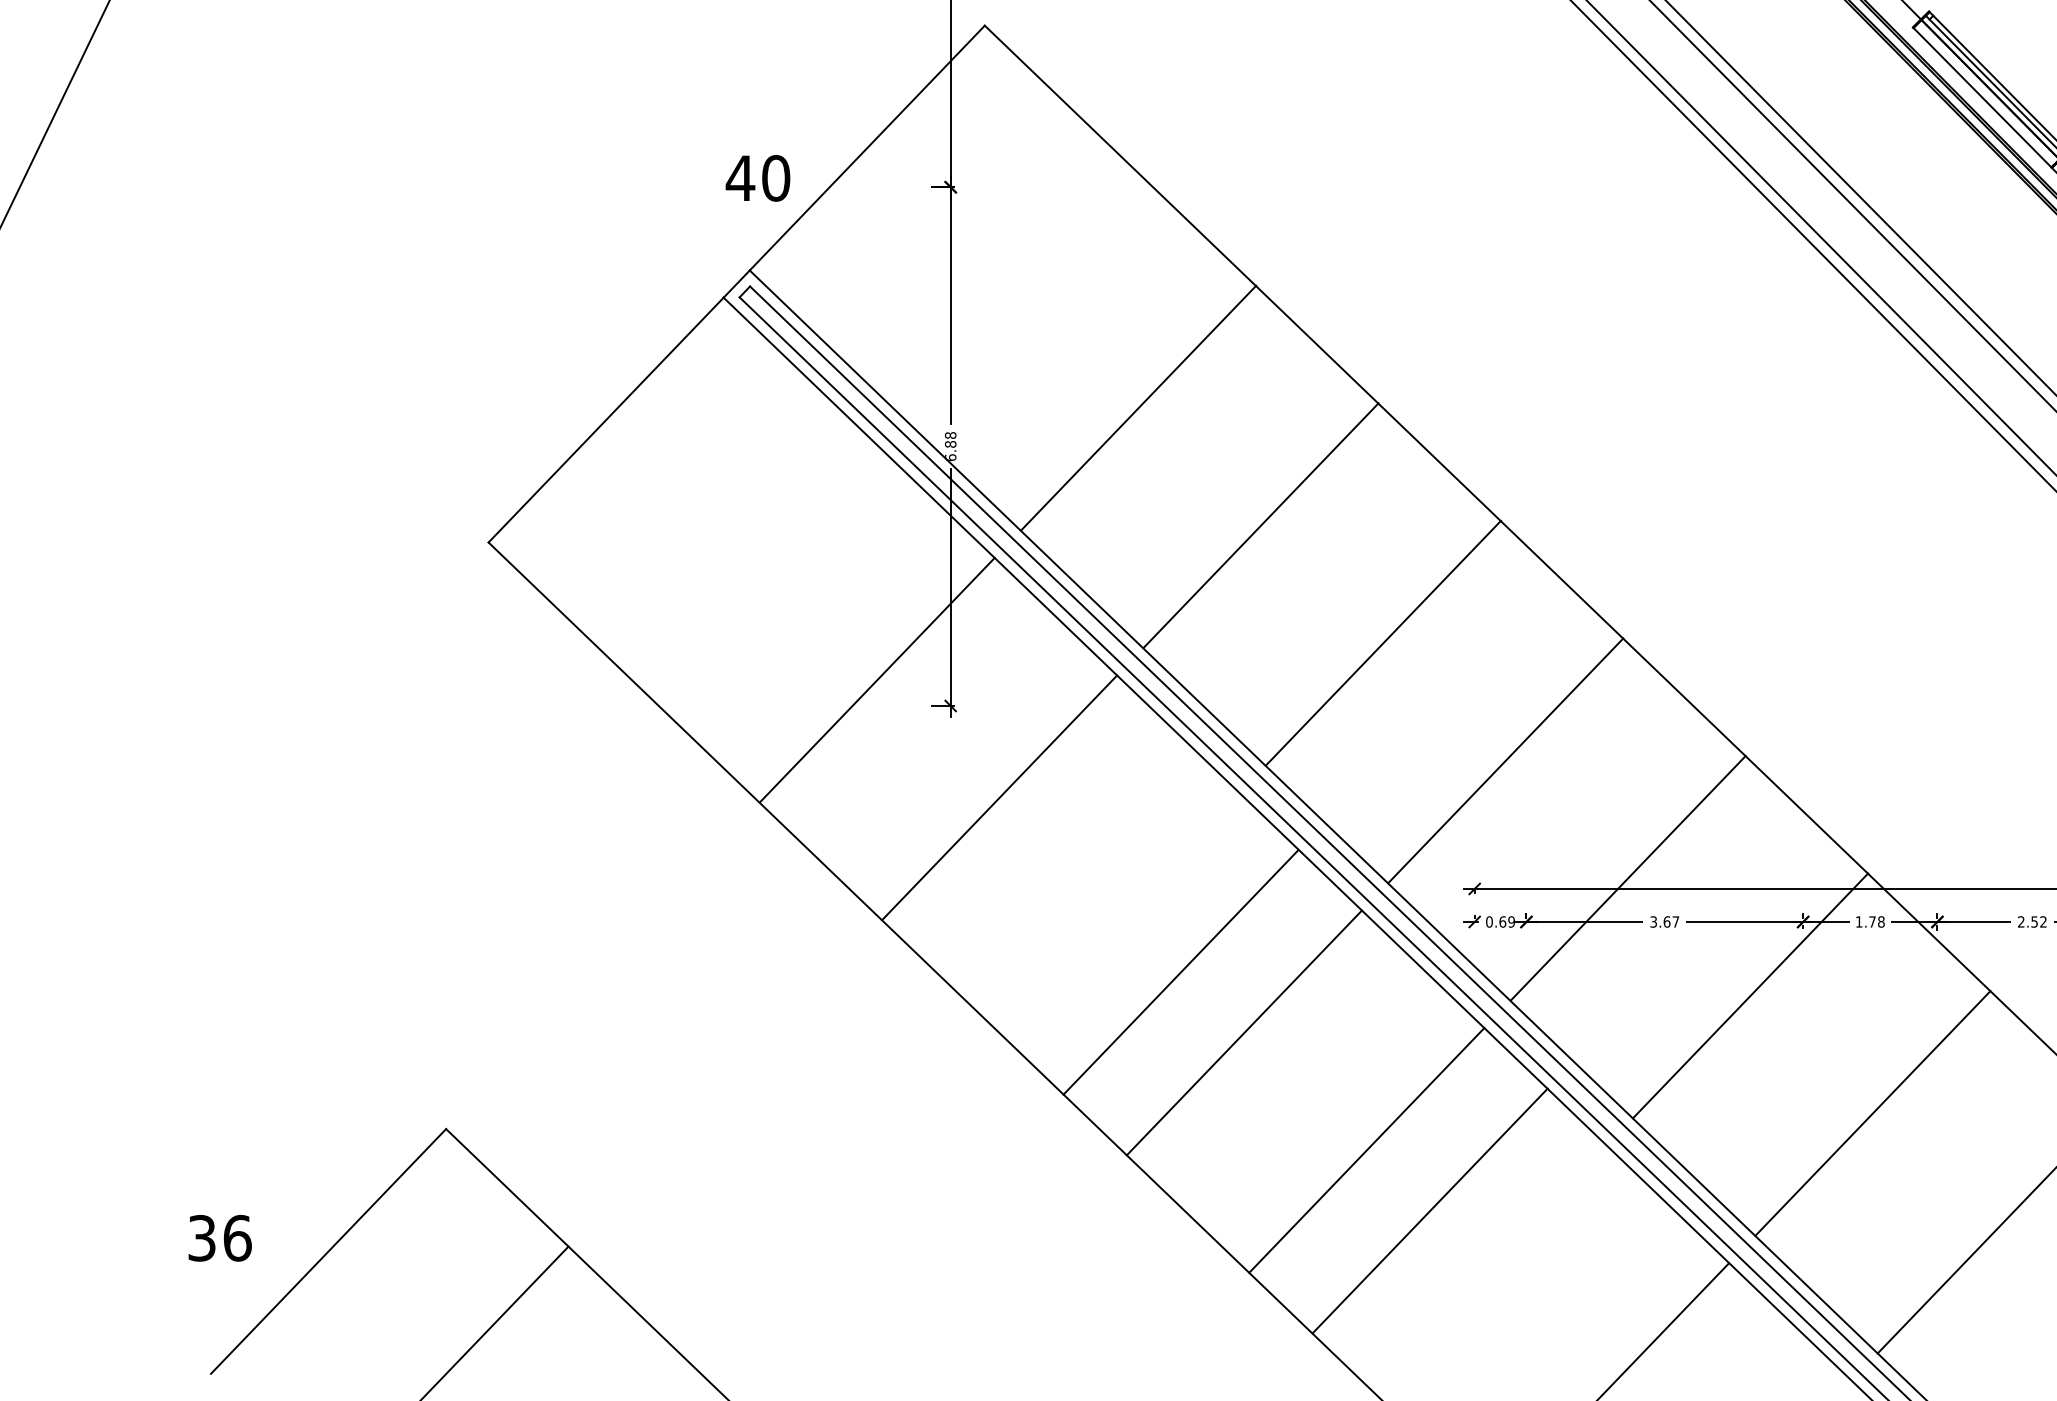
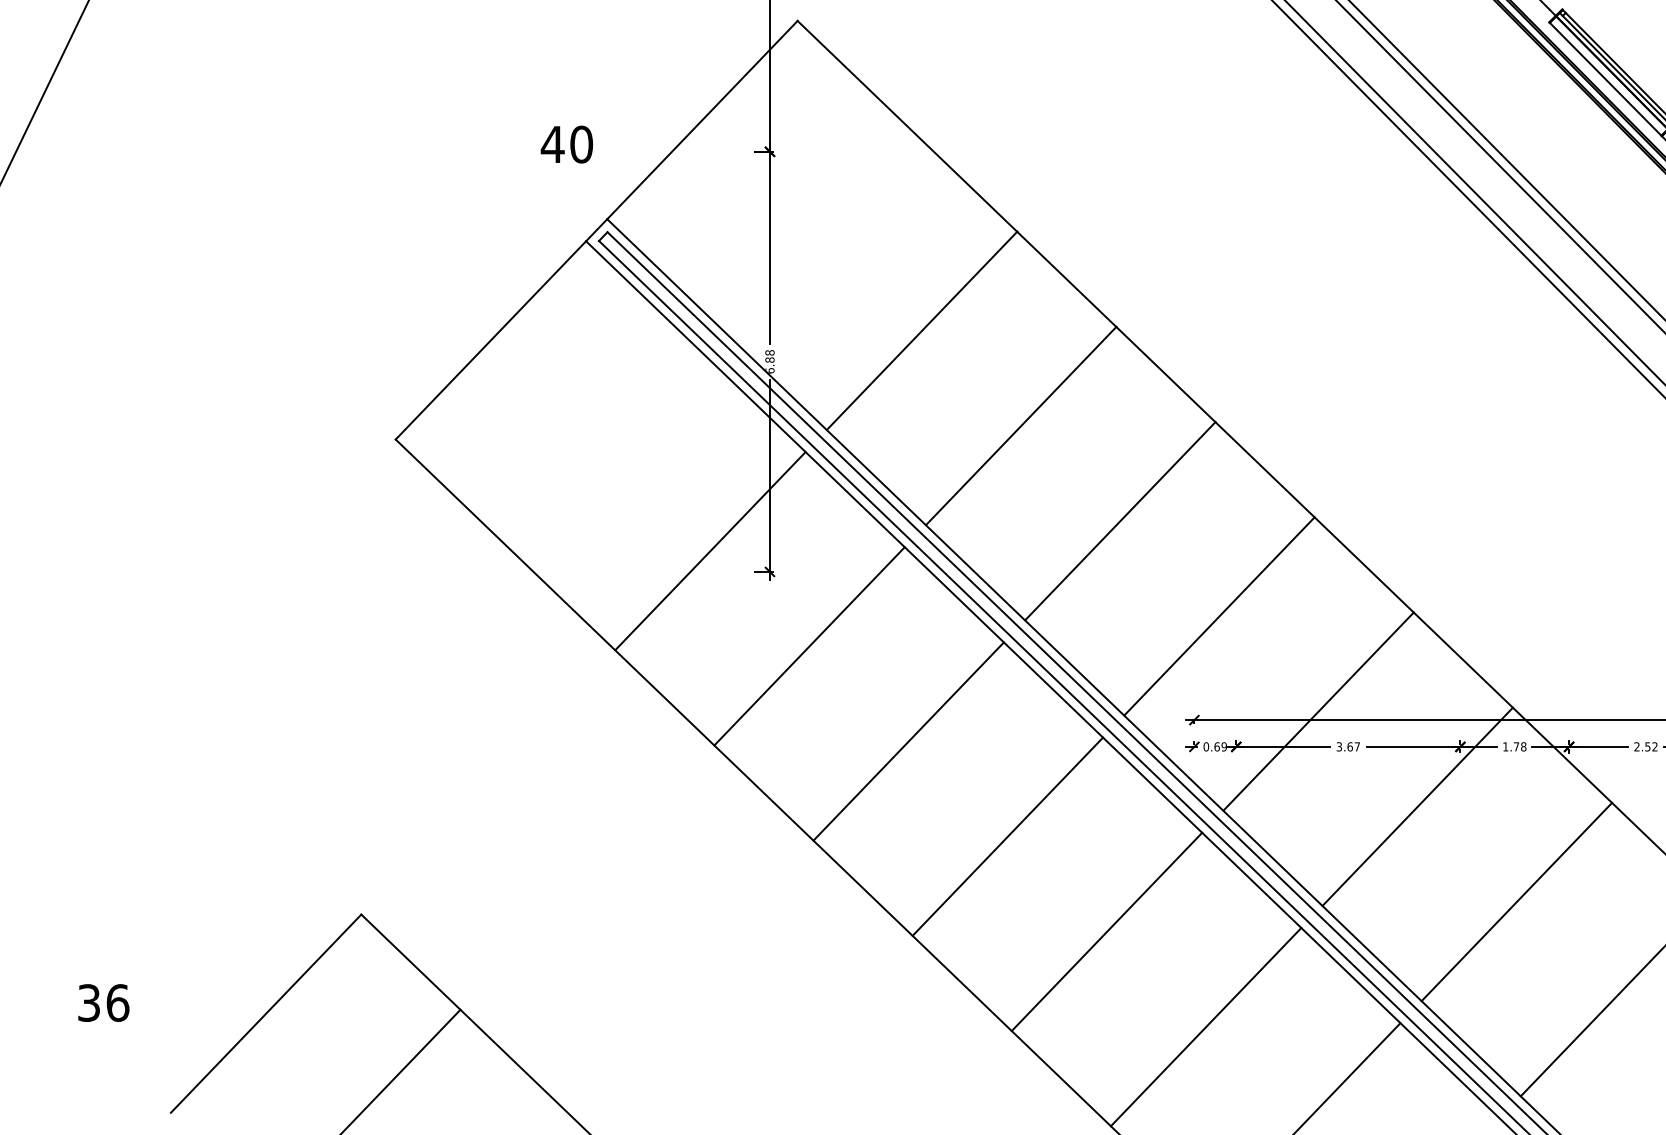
text: (757, 178) -> (566, 144), moved
line: (1180, 972) -> (908, 741), moved
line: (1429, 1210) -> (1205, 1026), moved
text: (219, 1238) -> (103, 1003), moved

